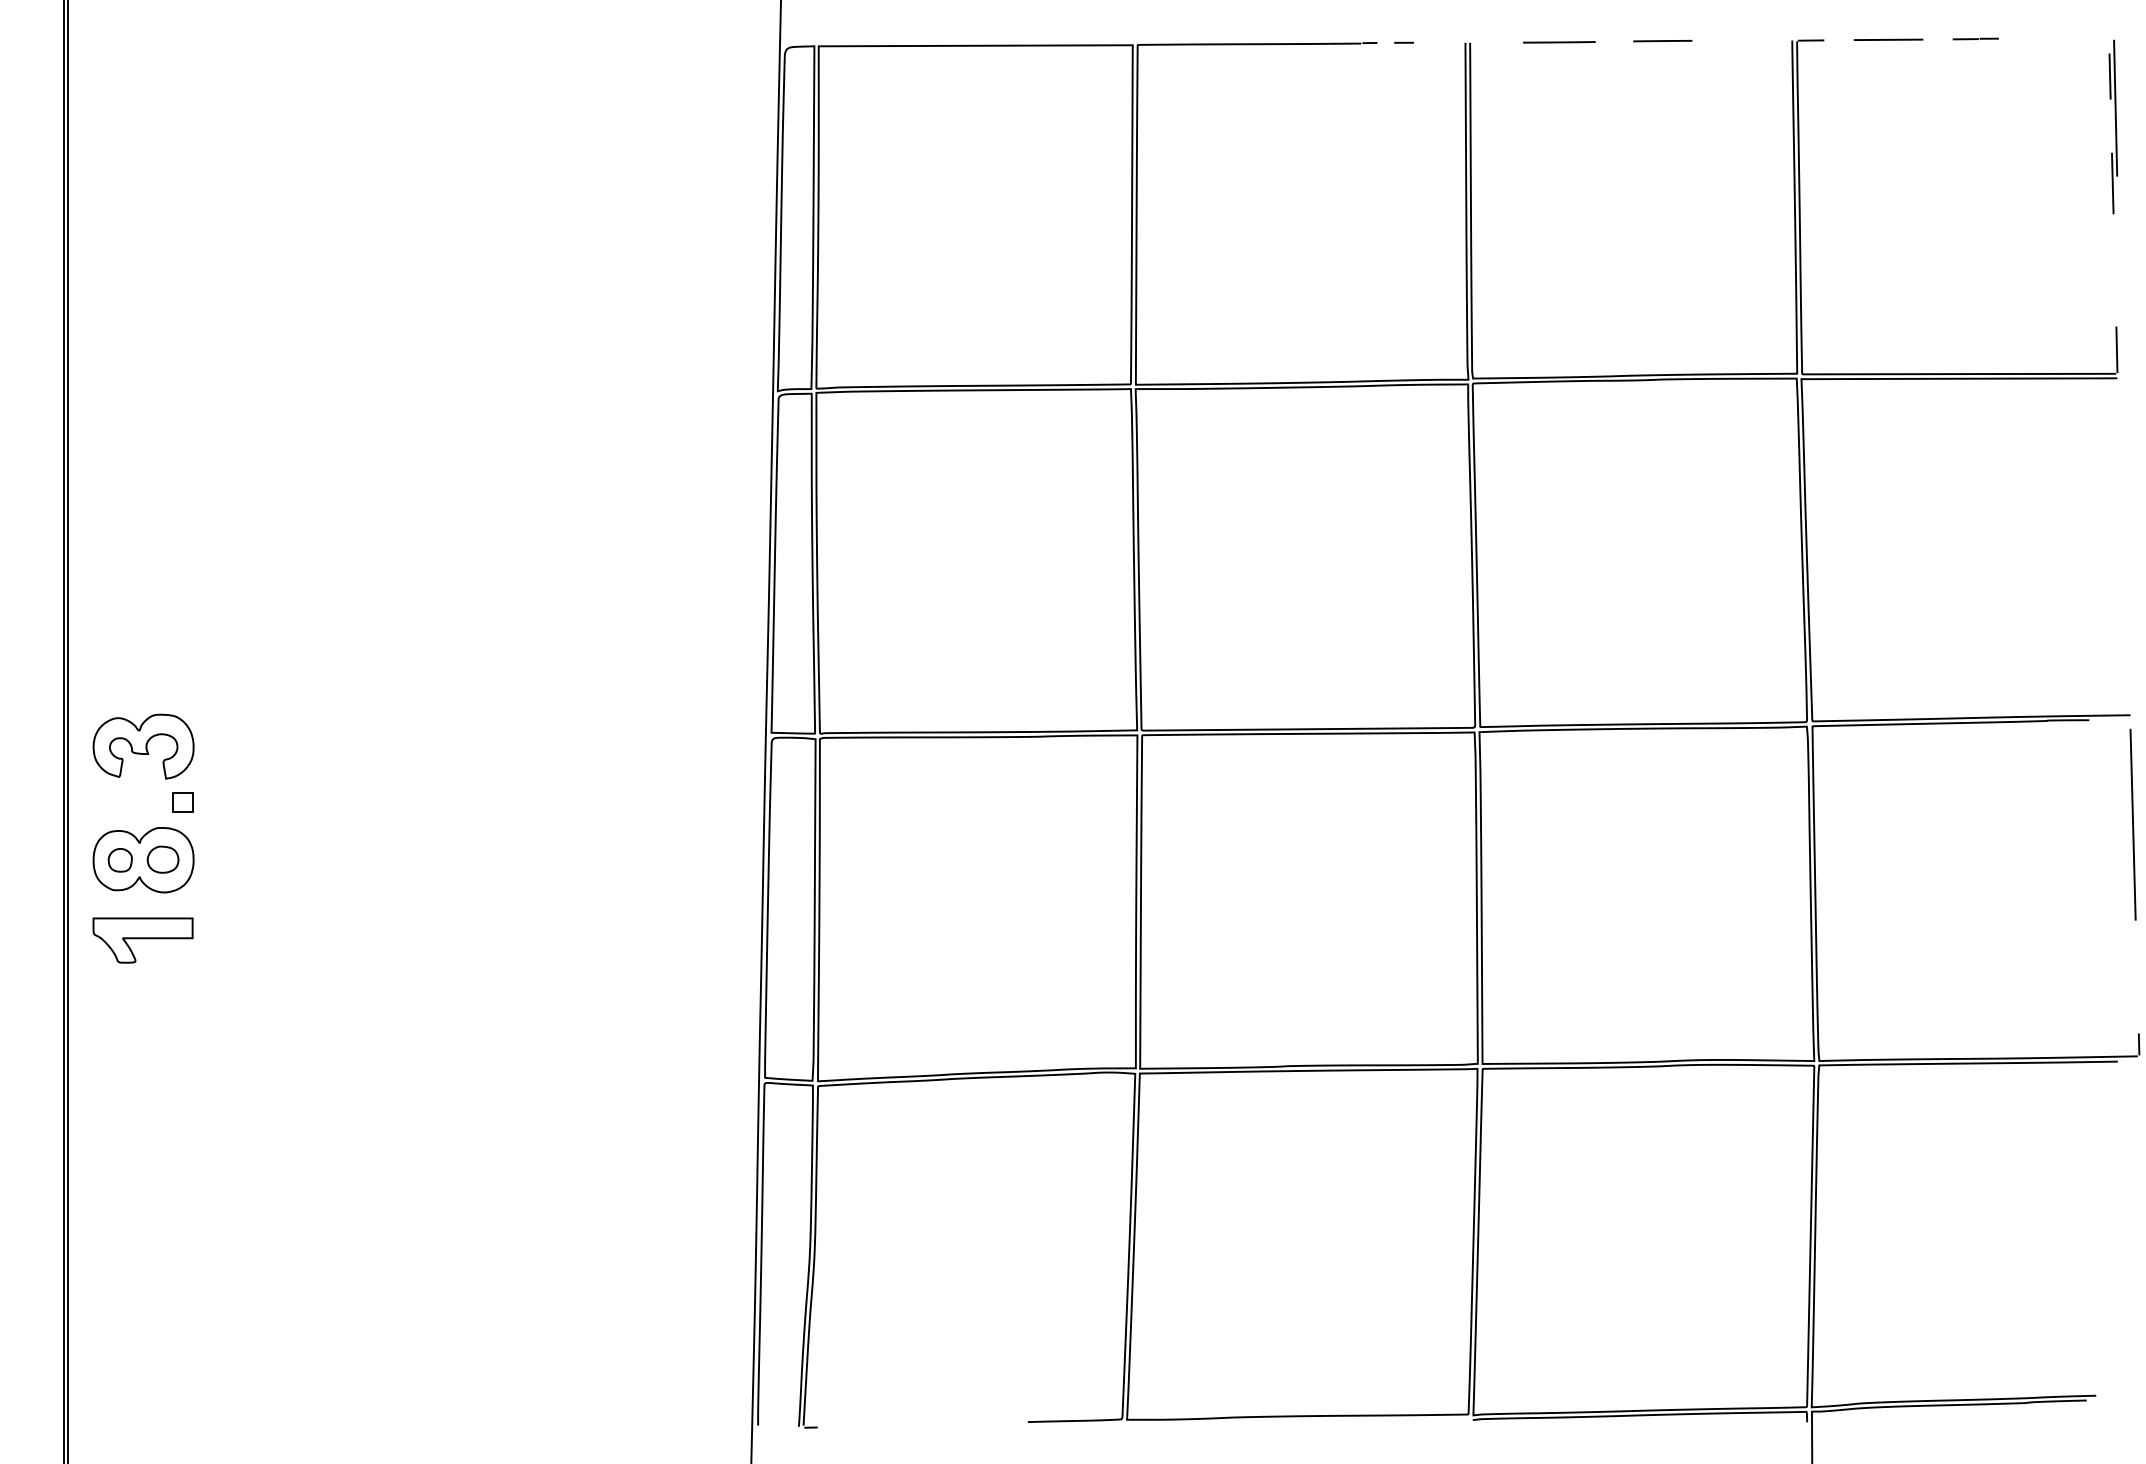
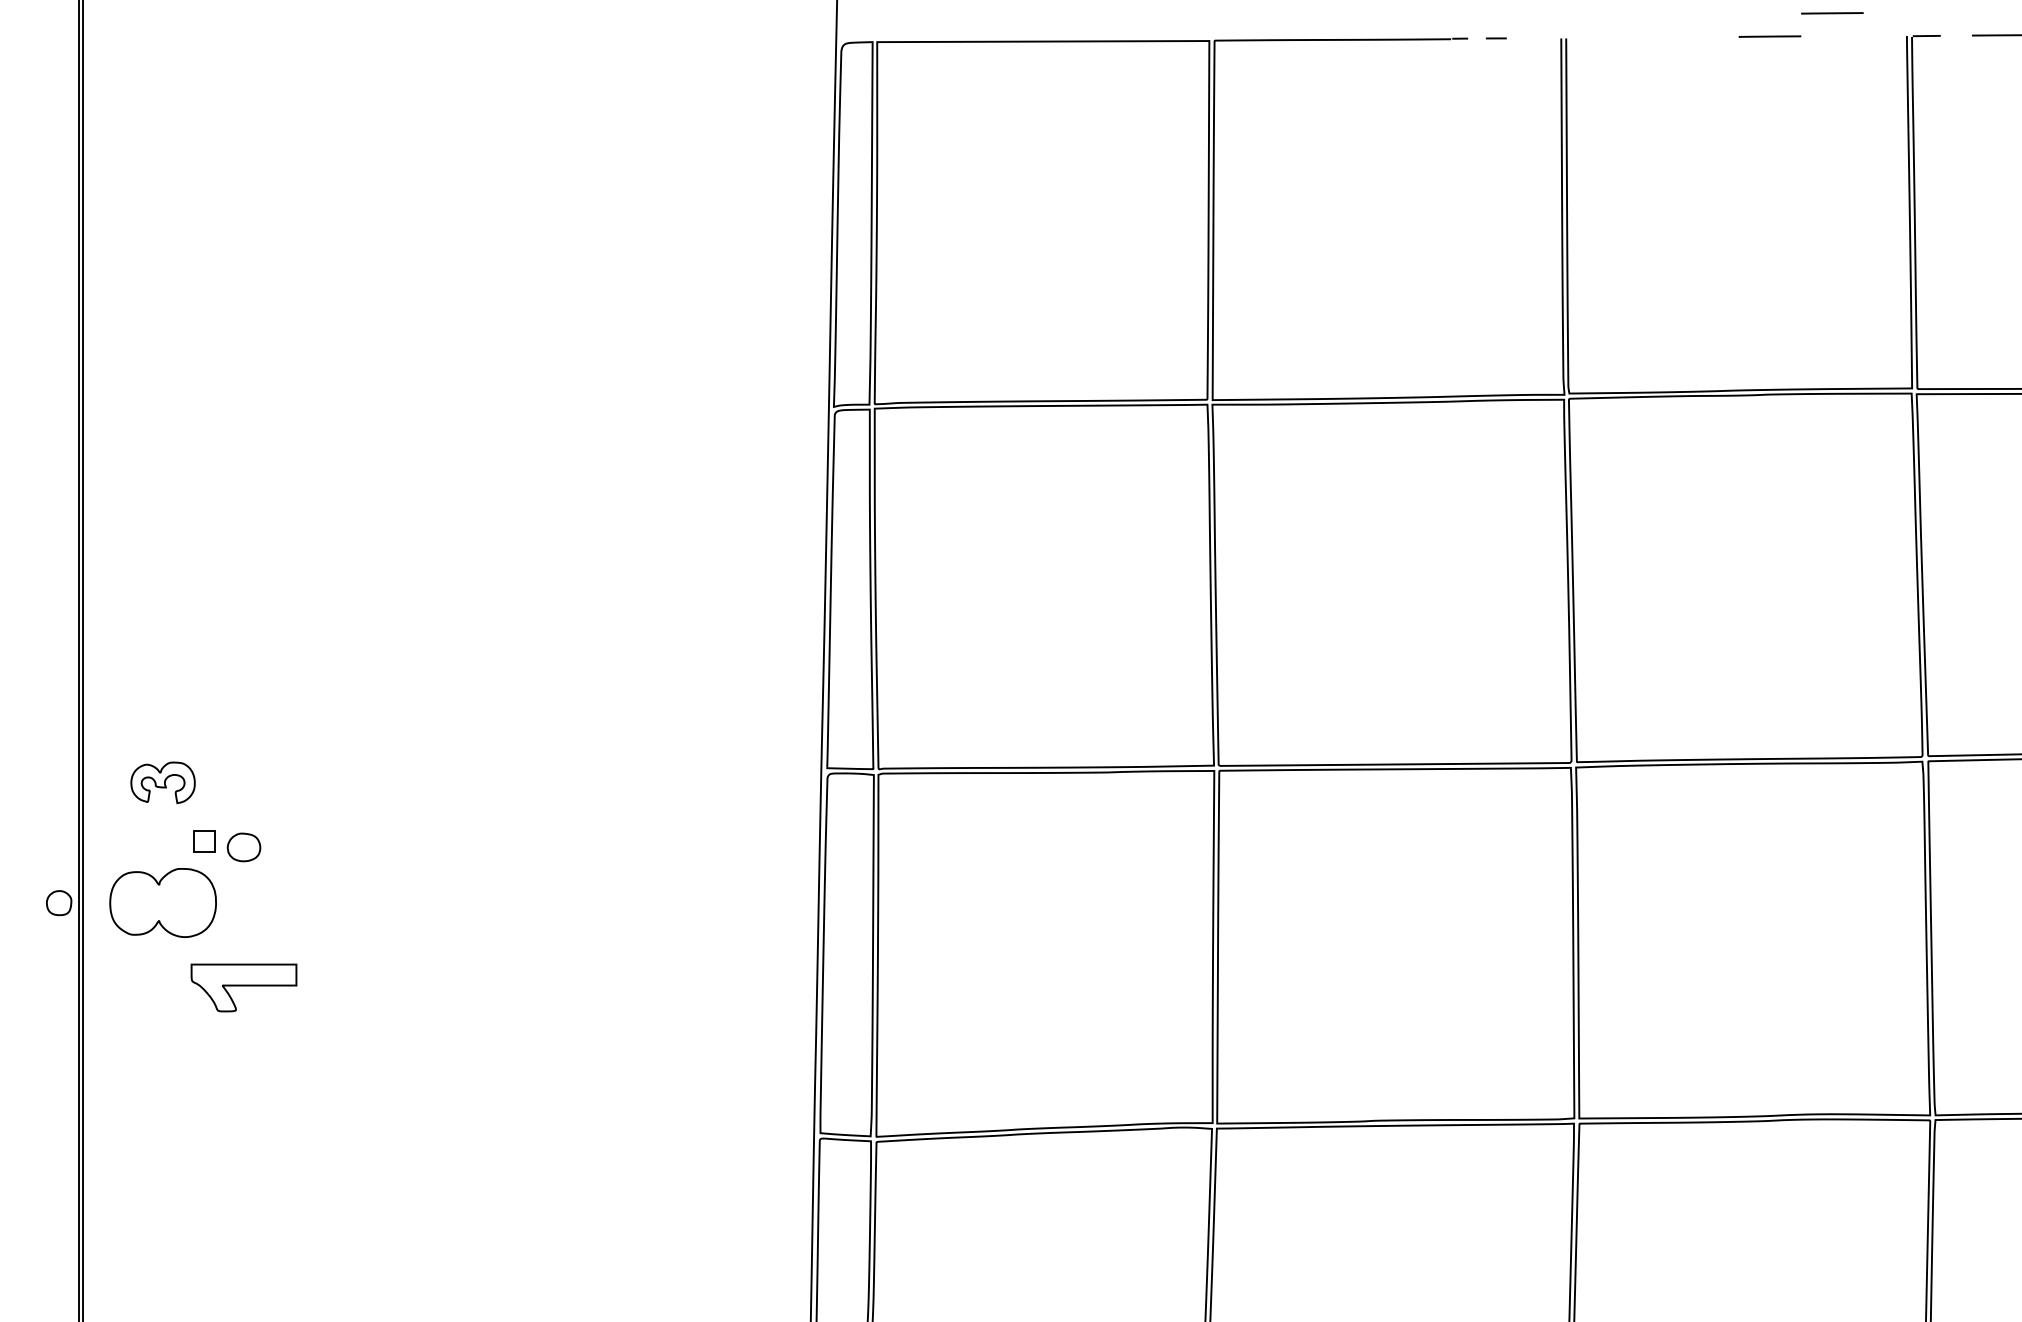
line: (1721, 19) -> (1832, 13), added
line: (1559, 42) -> (1660, 38), removed
part: (143, 746) -> (163, 782), size x0.6
part: (162, 859) -> (243, 847), moved
part: (119, 860) -> (58, 903), moved
part: (142, 940) -> (243, 987), moved

